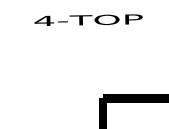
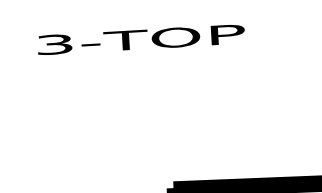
text: (44, 20) -> (55, 43), 4-TOP -> 3-TOP

